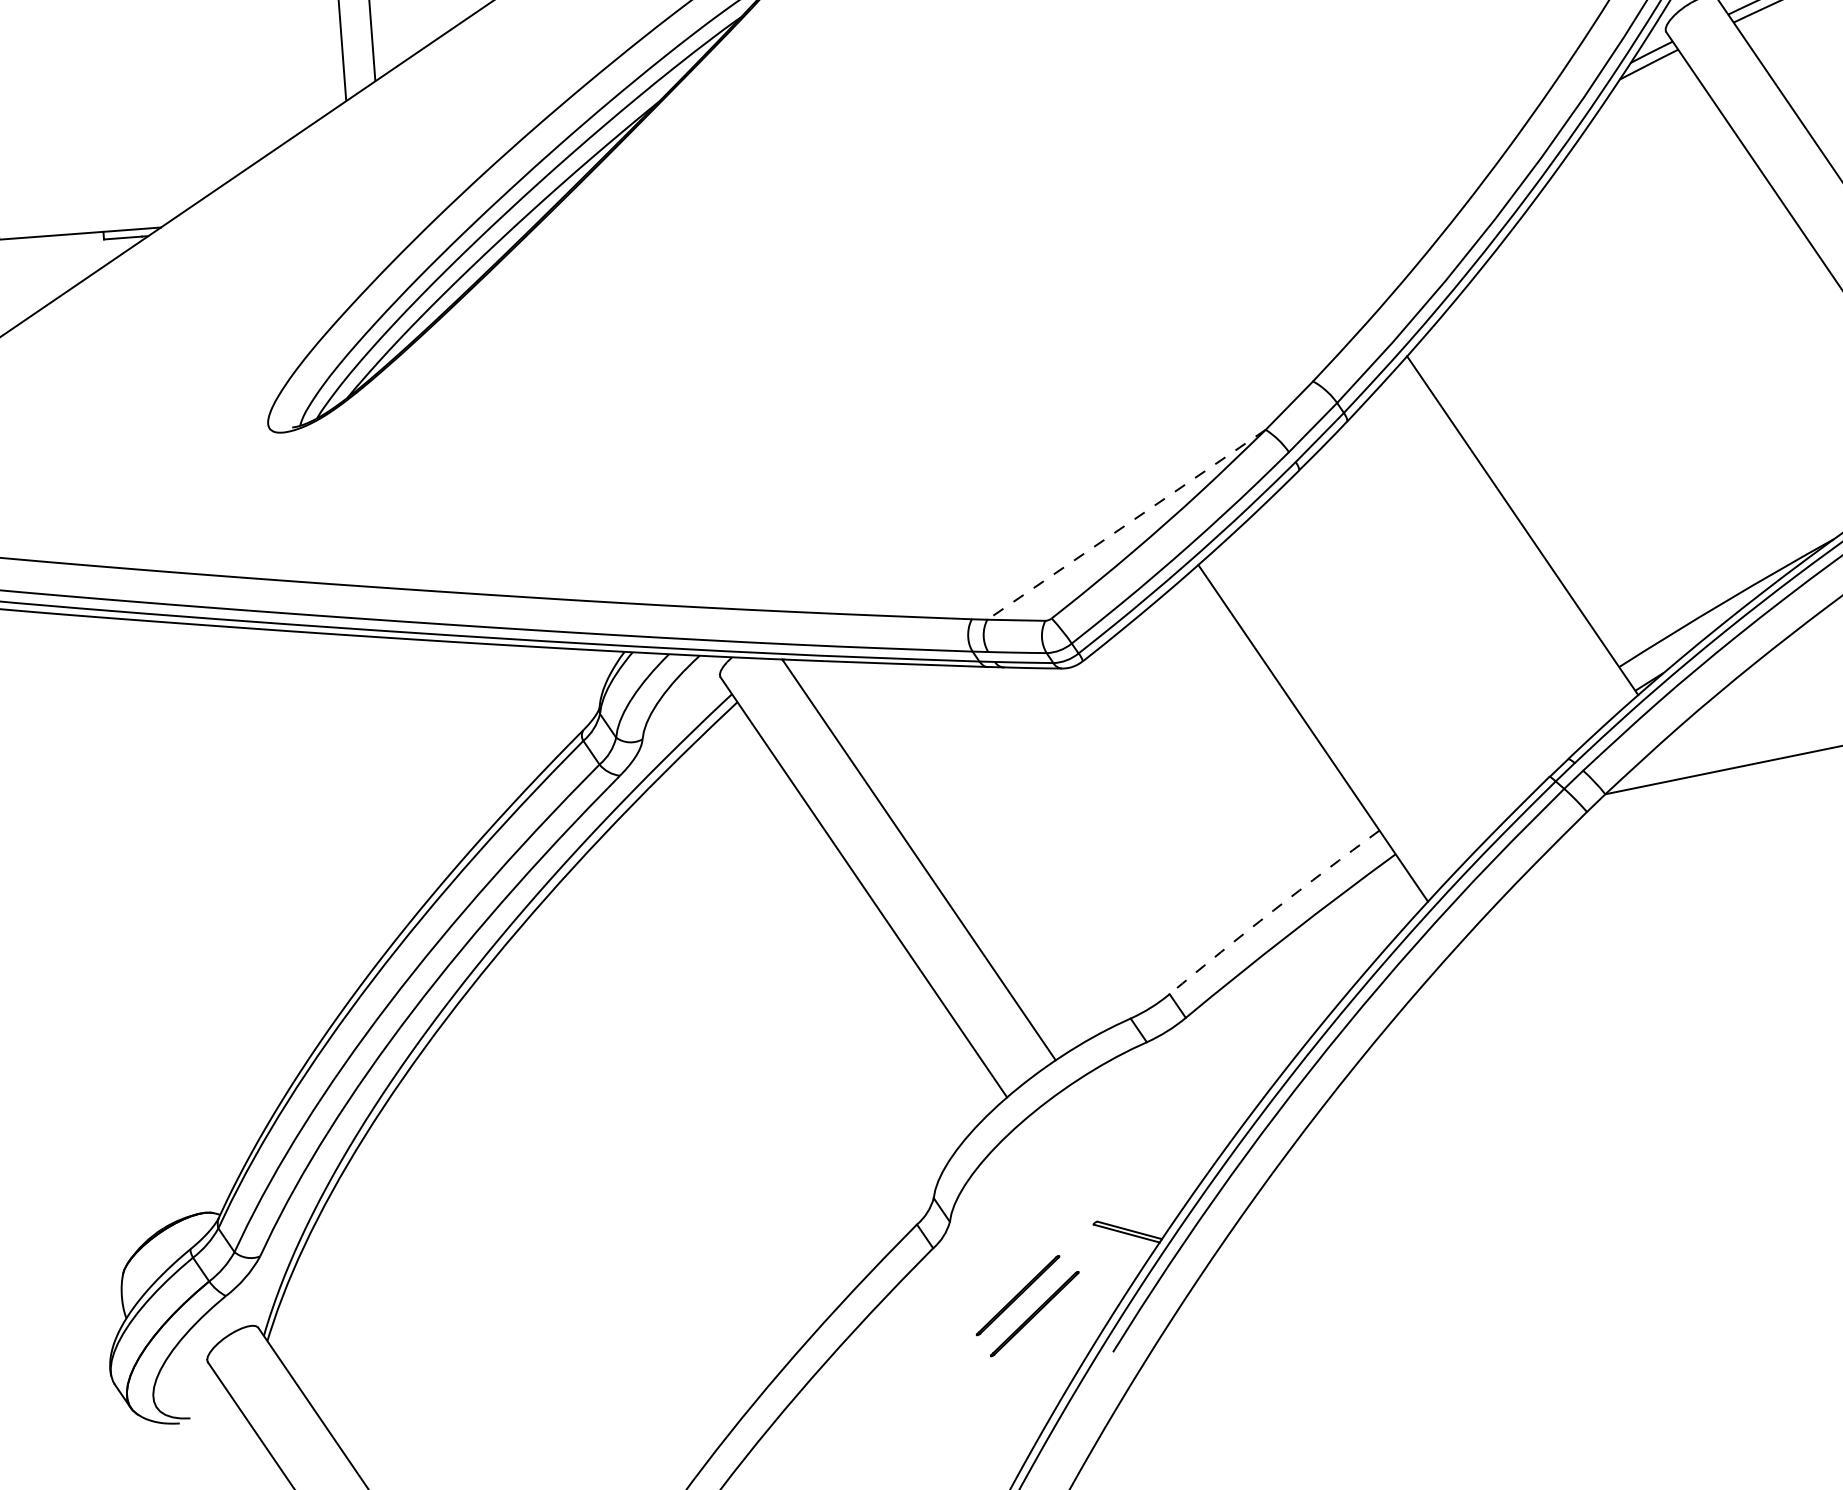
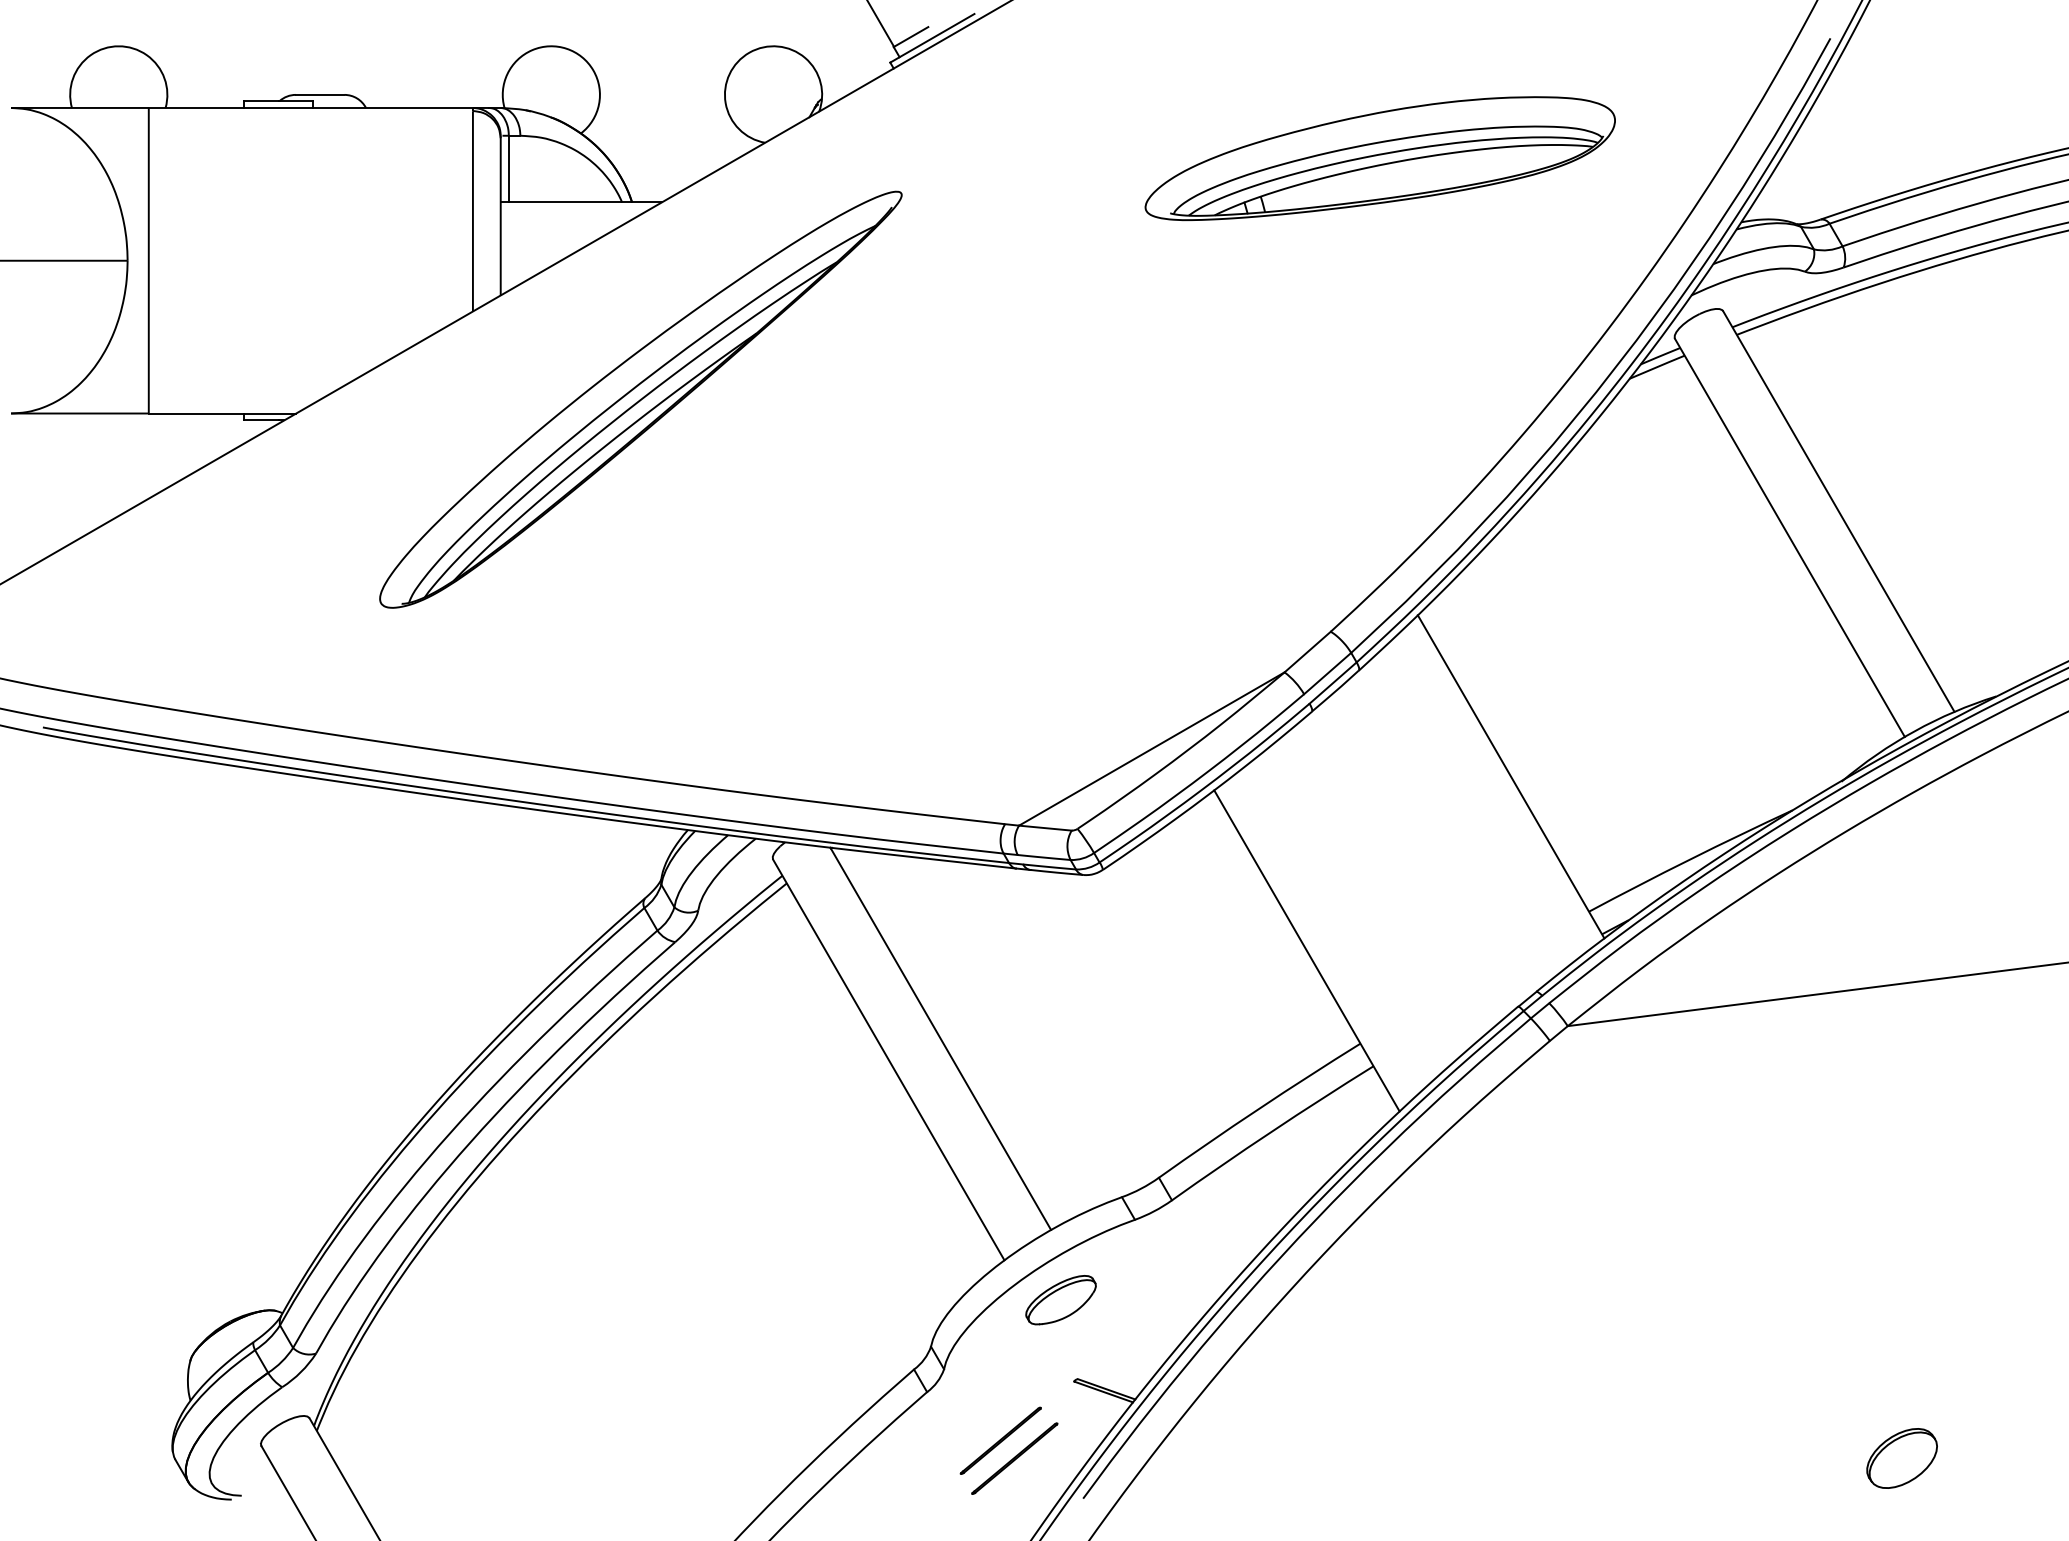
line: (1126, 525) -> (1151, 749), dashed -> solid
arc: (1273, 911) -> (1258, 1109), dashed -> solid
part: (1071, 1136) -> (1060, 1300), added

